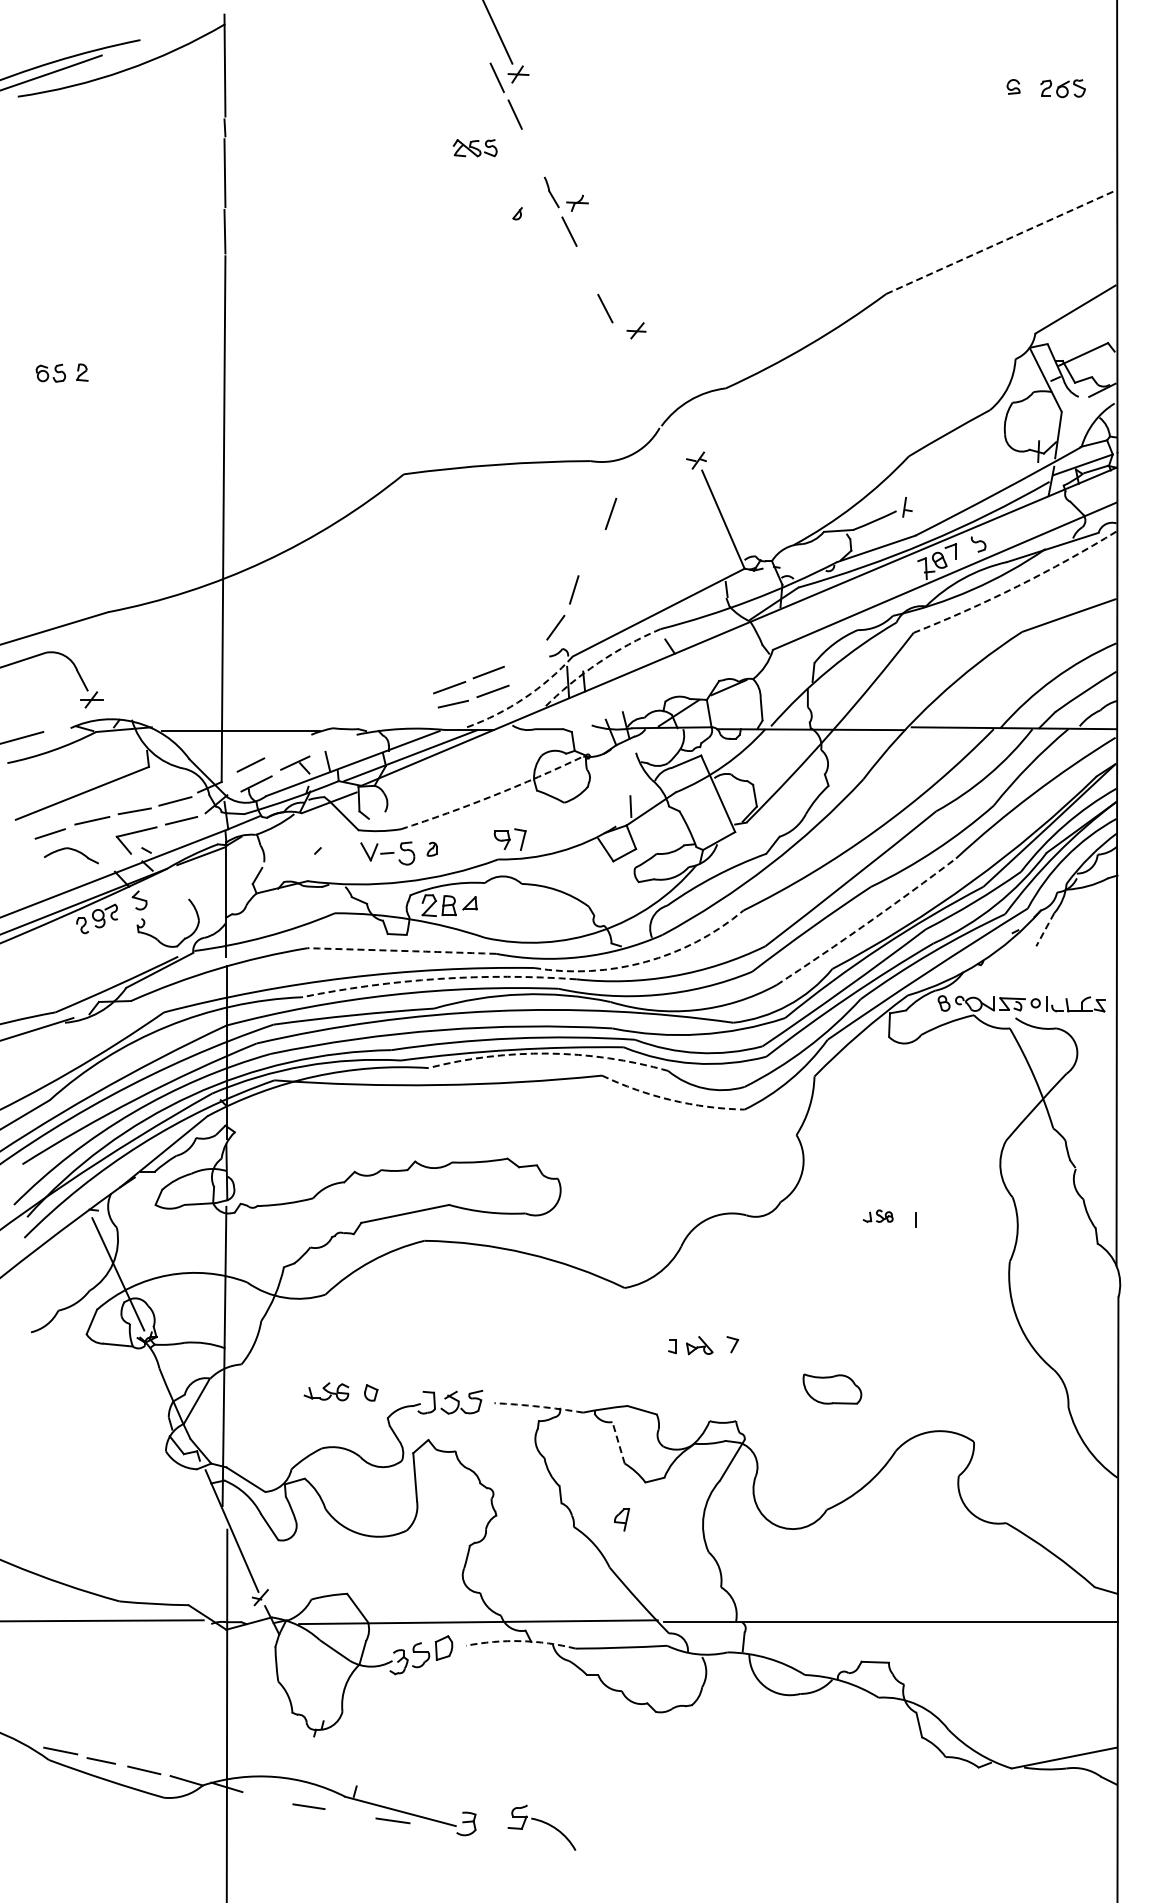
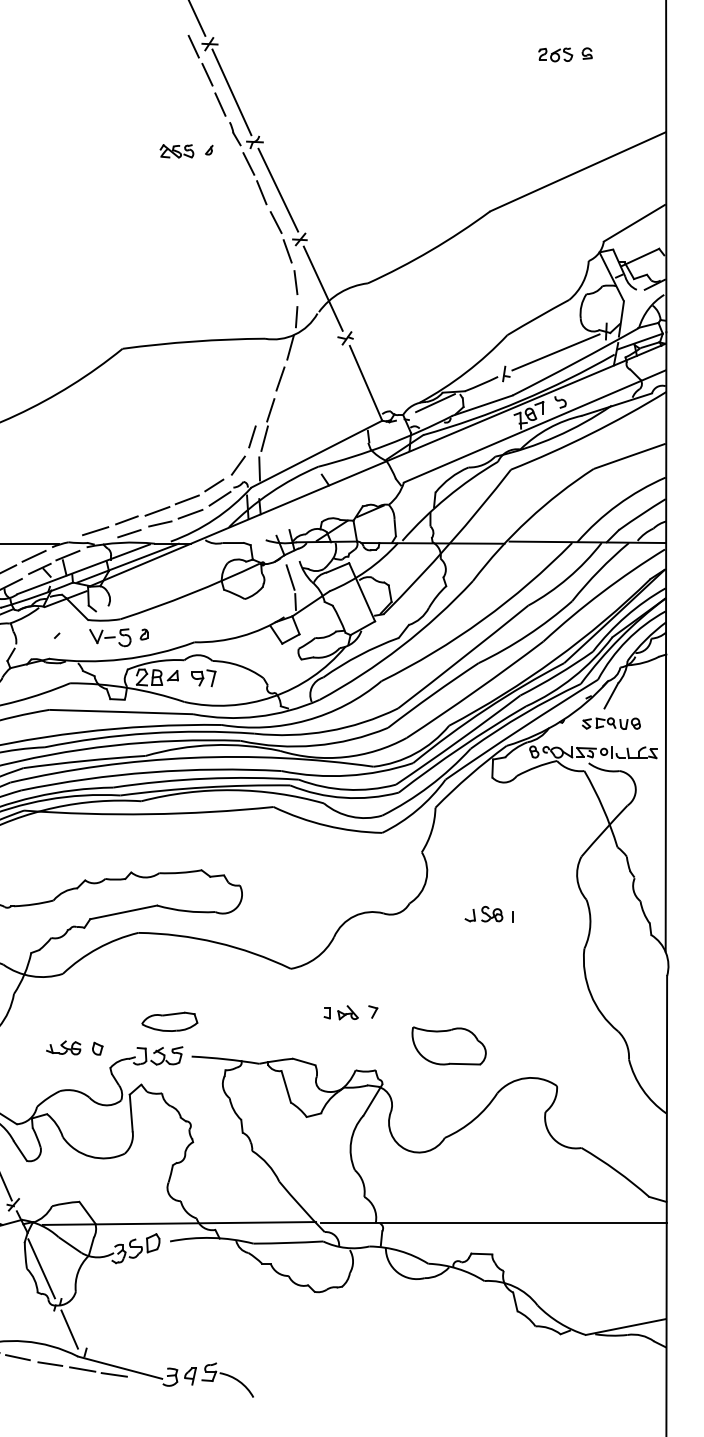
part: (1062, 88) -> (555, 54), moved
line: (546, 137) -> (231, 92), added
part: (475, 148) -> (177, 151), moved
line: (531, 153) -> (219, 104), added
line: (1001, 241) -> (578, 171), dashed -> solid
line: (608, 265) -> (278, 189), added
line: (586, 269) -> (261, 192), added
line: (620, 346) -> (287, 251), added
line: (631, 387) -> (296, 282), added
line: (666, 395) -> (322, 288), added
line: (632, 432) -> (296, 316), added
line: (624, 472) -> (290, 347), added
line: (972, 478) -> (555, 352), added
line: (813, 545) -> (434, 403), added
line: (598, 554) -> (270, 409), added
arc: (1017, 586) -> (590, 434), dashed -> solid
line: (590, 592) -> (264, 438), added
line: (583, 631) -> (259, 468), added
line: (524, 653) -> (214, 485), added
arc: (598, 663) -> (270, 492), dashed -> solid
line: (531, 671) -> (219, 499), added
arc: (524, 698) -> (214, 519), dashed -> solid
line: (409, 699) -> (126, 520), added
line: (367, 713) -> (94, 531), added
line: (412, 716) -> (129, 533), added
line: (332, 745) -> (68, 555), added
line: (287, 746) -> (33, 556), added
line: (624, 774) -> (290, 577), added
arc: (493, 795) -> (190, 593), dashed -> solid
part: (509, 839) -> (203, 678), moved
arc: (867, 923) -> (475, 691), dashed -> solid
line: (1045, 929) -> (611, 695), dashed -> solid
arc: (401, 950) -> (120, 711), dashed -> solid
arc: (645, 962) -> (306, 720), dashed -> solid
part: (1045, 966) -> (611, 723), added
arc: (438, 978) -> (149, 733), dashed -> solid
arc: (548, 1053) -> (232, 790), dashed -> solid
arc: (671, 1100) -> (326, 825), dashed -> solid
part: (878, 1215) -> (484, 913), size x1.67
part: (465, 1357) -> (169, 1021), added
part: (832, 1388) -> (449, 1045), size x1.67
arc: (538, 1406) -> (225, 1059), dashed -> solid
line: (618, 1442) -> (286, 1086), dashed -> solid
part: (622, 1519) -> (190, 1376), moved
arc: (521, 1641) -> (212, 1238), dashed -> solid
line: (297, 1681) -> (41, 1268), added
line: (334, 1761) -> (69, 1329), added
line: (266, 1797) -> (17, 1357), added
line: (350, 1813) -> (81, 1369), added

